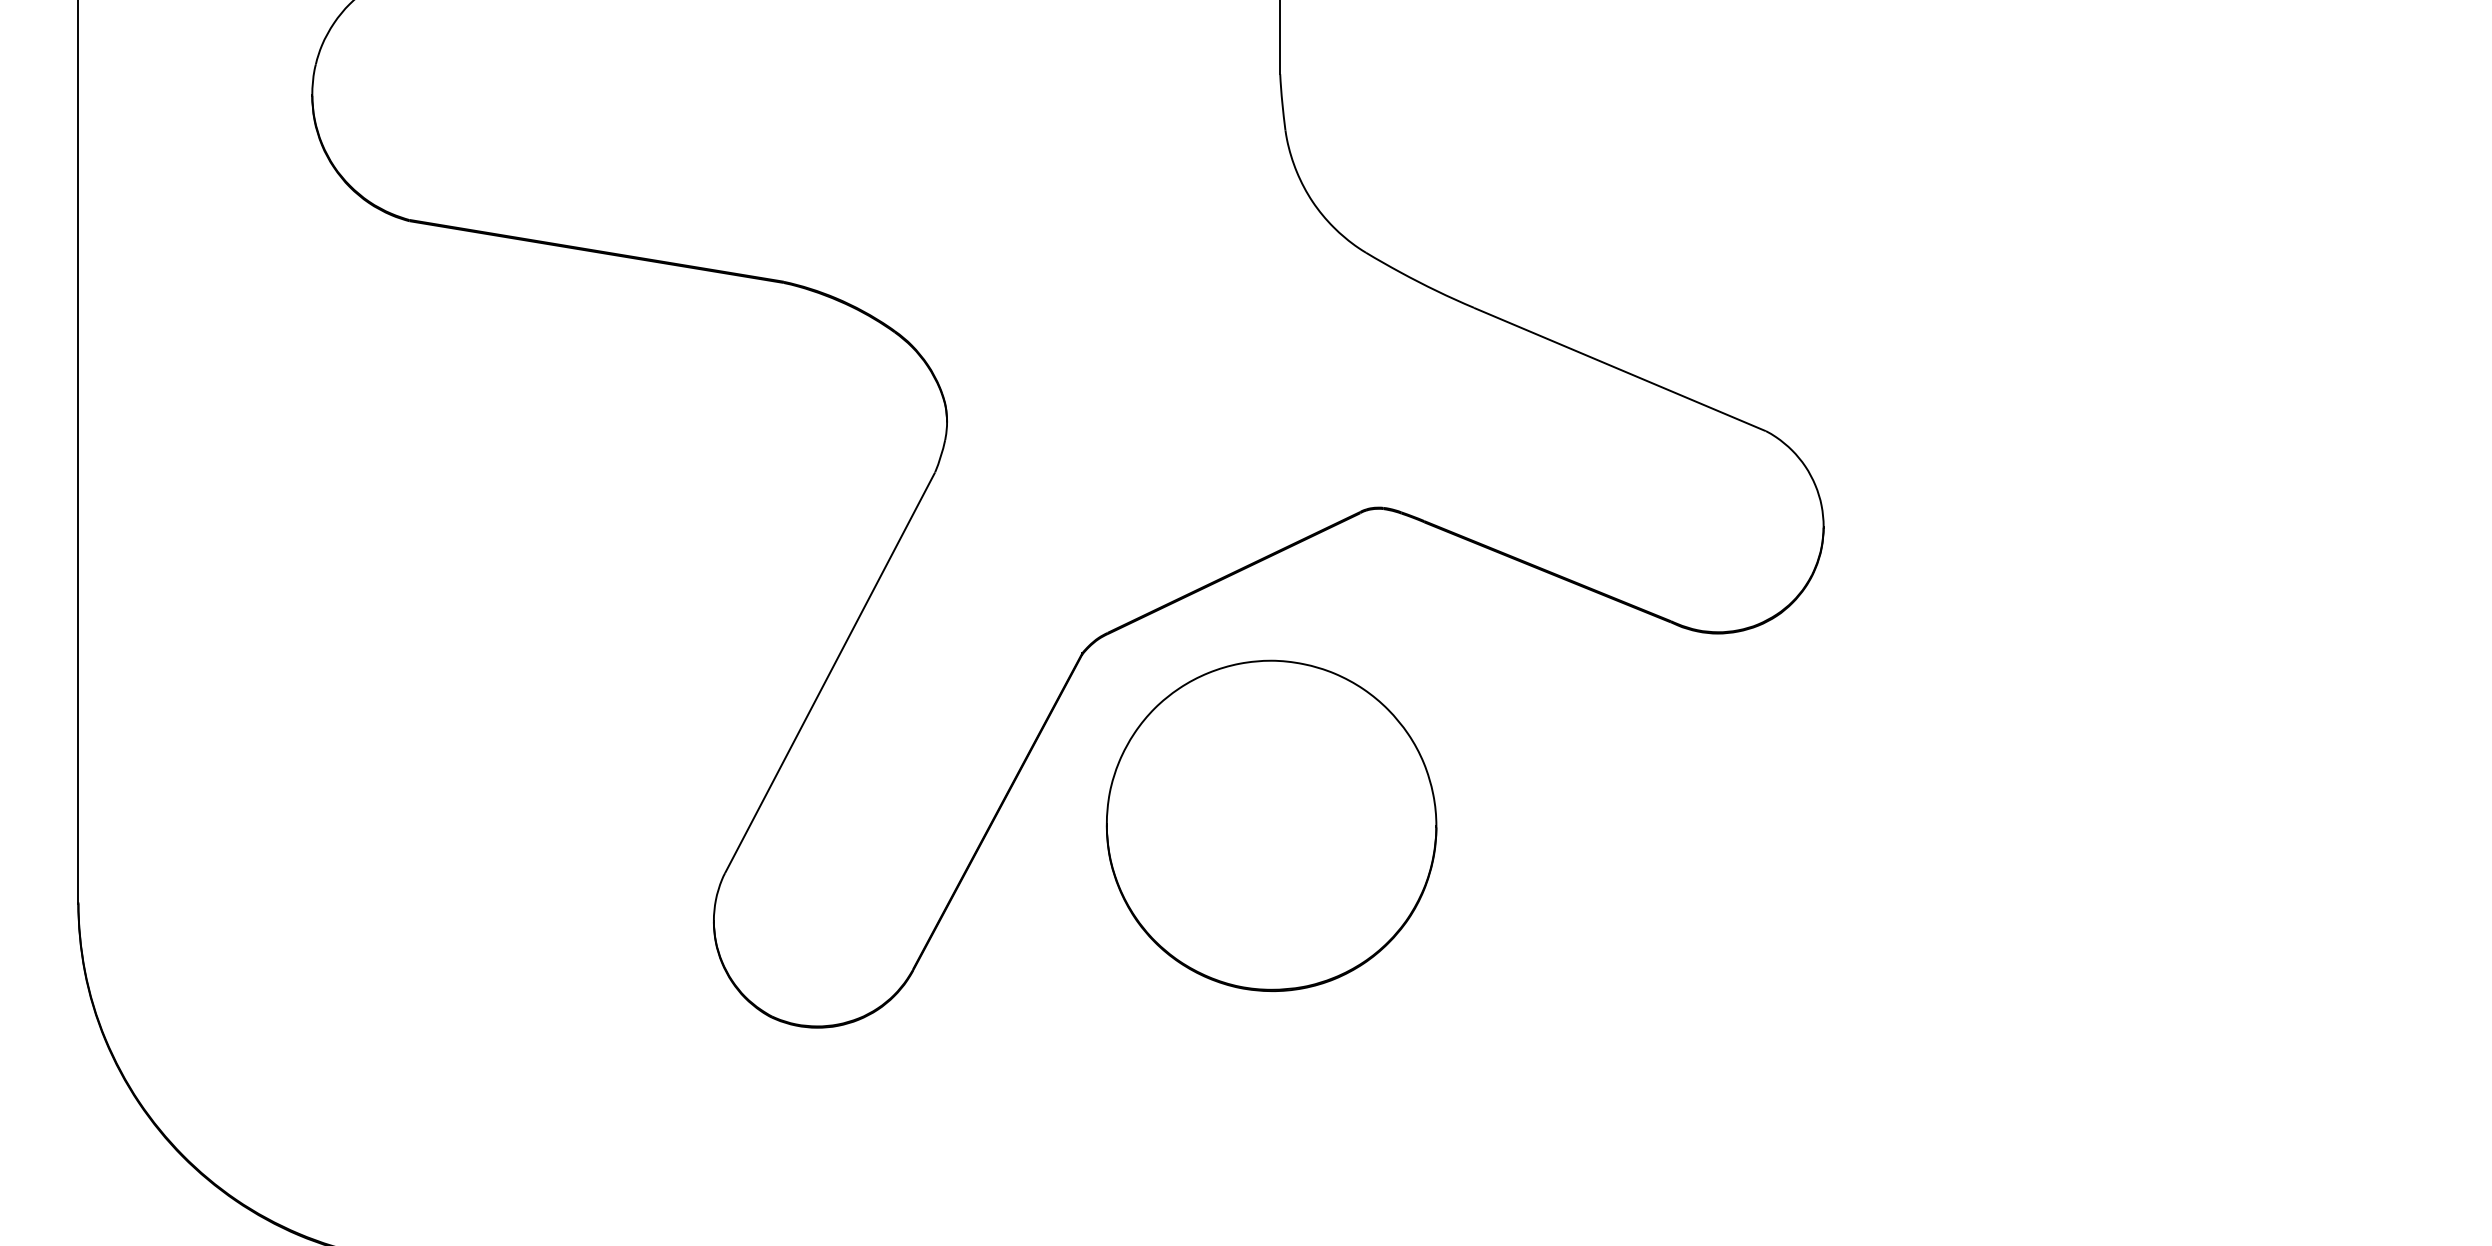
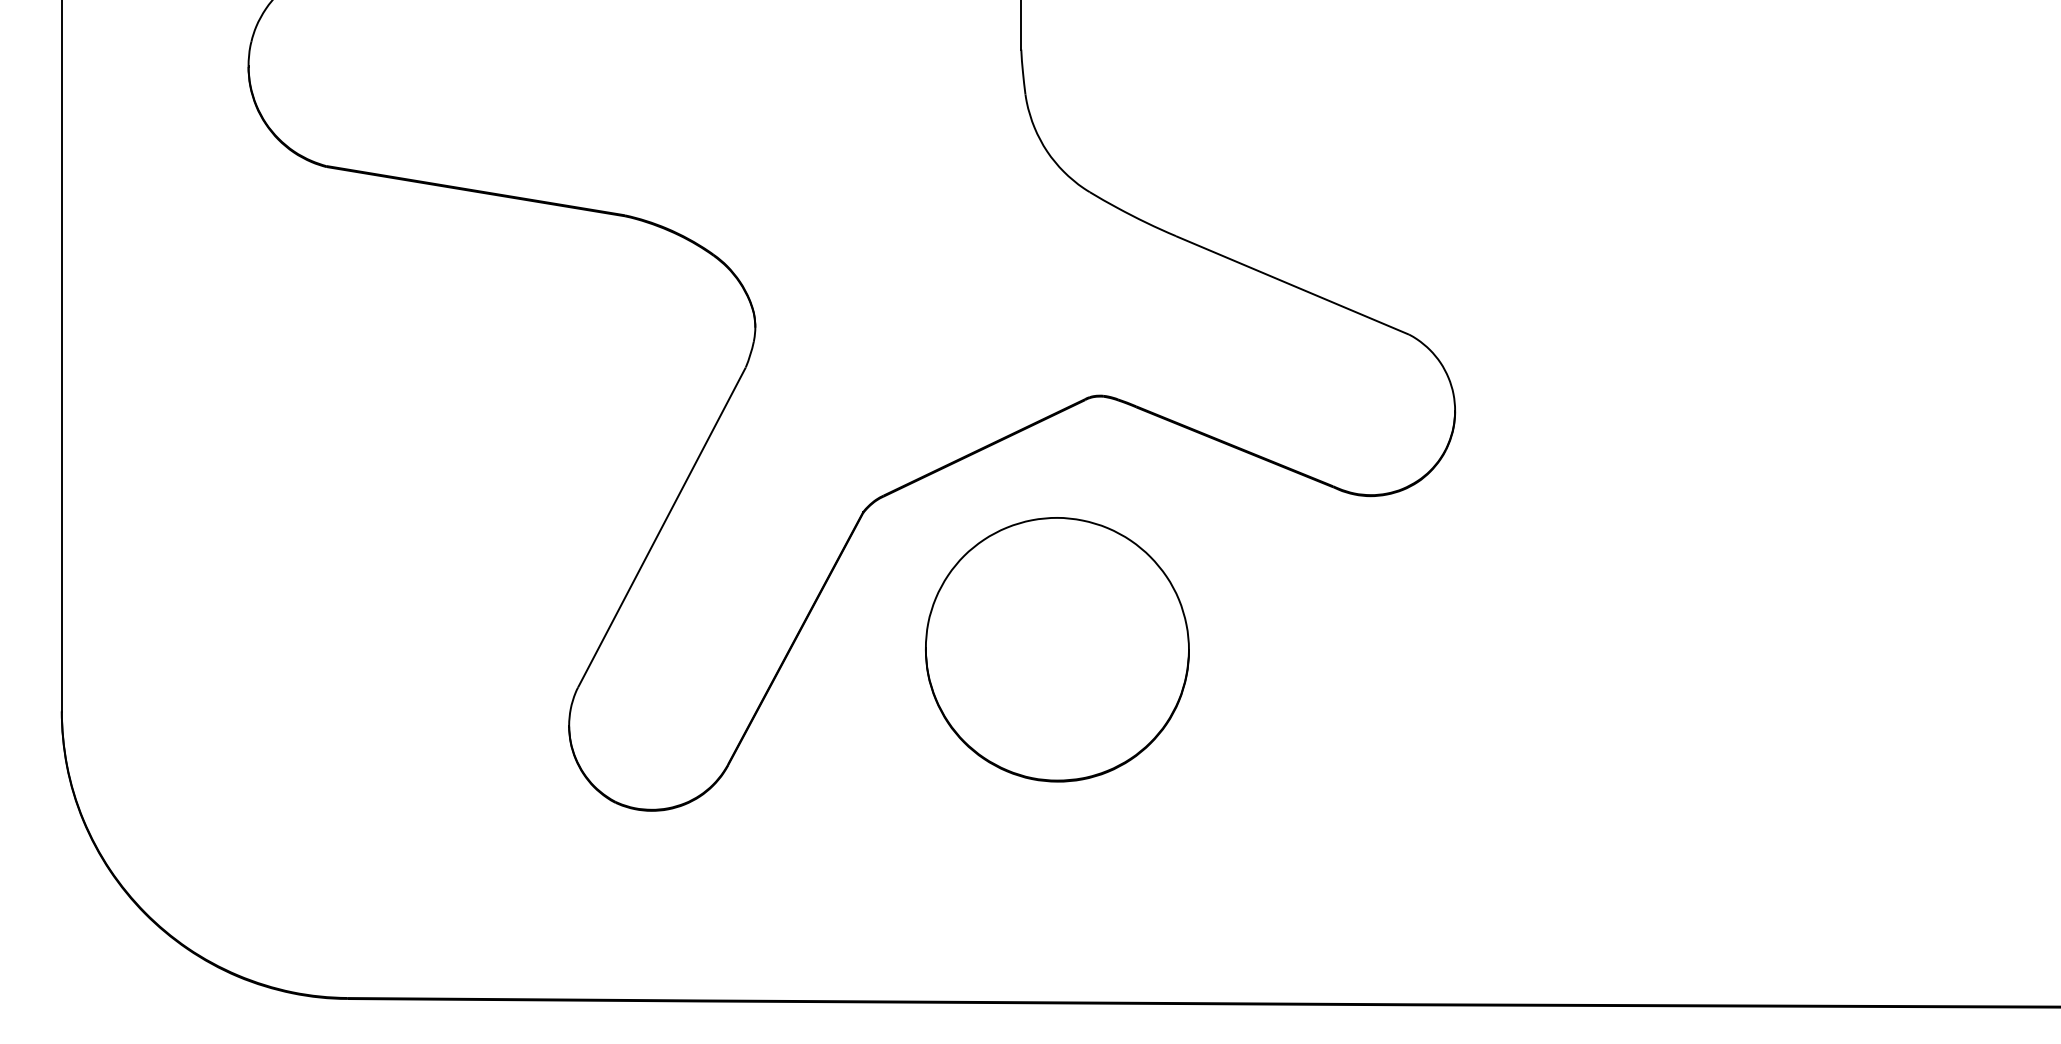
part: (1271, 825) -> (1057, 649), moved

